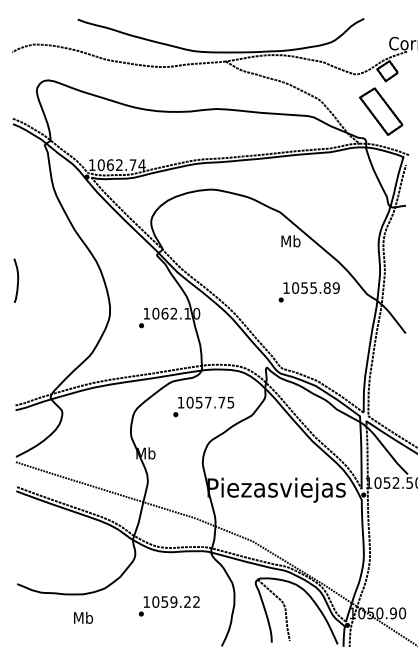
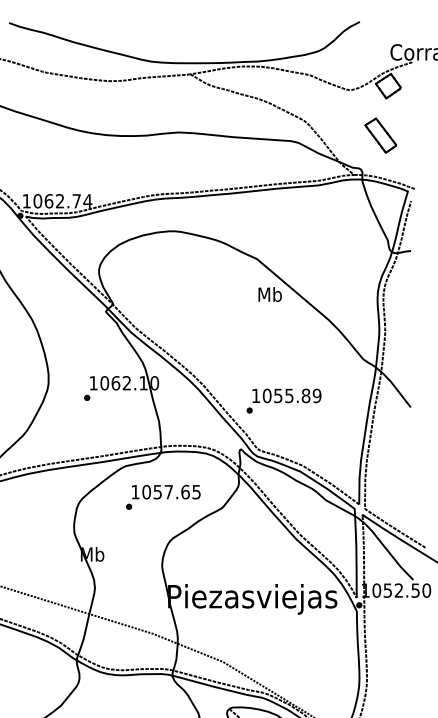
part: (381, 111) -> (381, 135), size x0.6
text: (308, 292) -> (283, 401), moved
text: (221, 402) -> (185, 491), 1057.75 -> 1057.65

